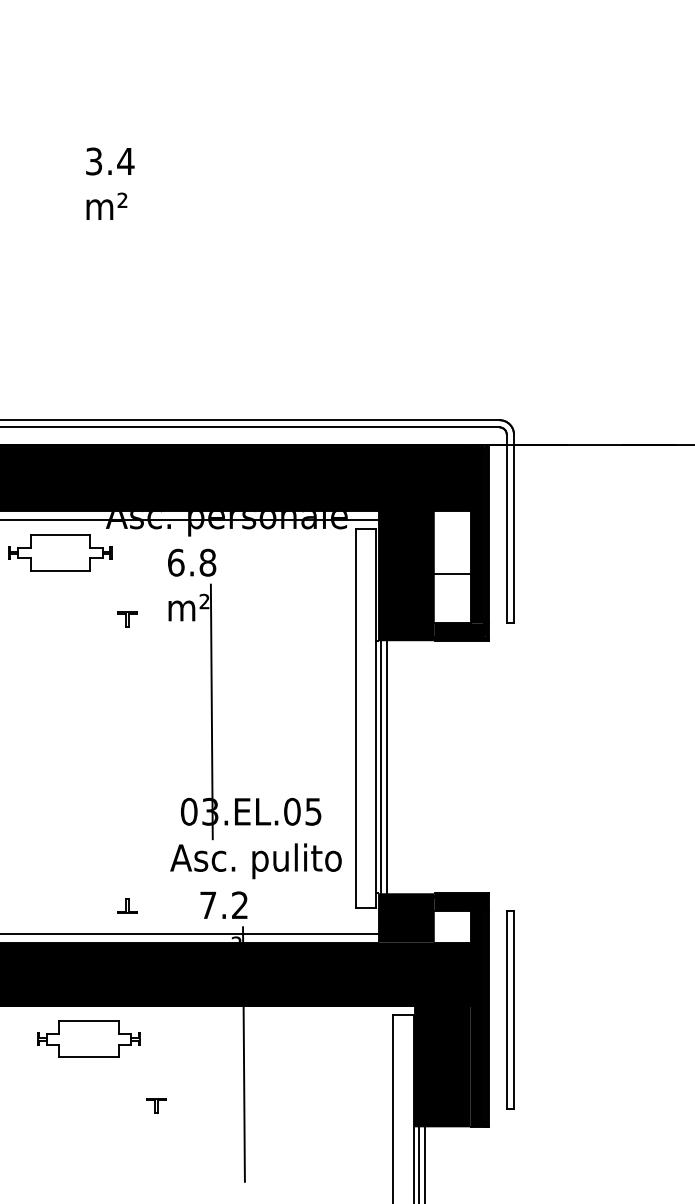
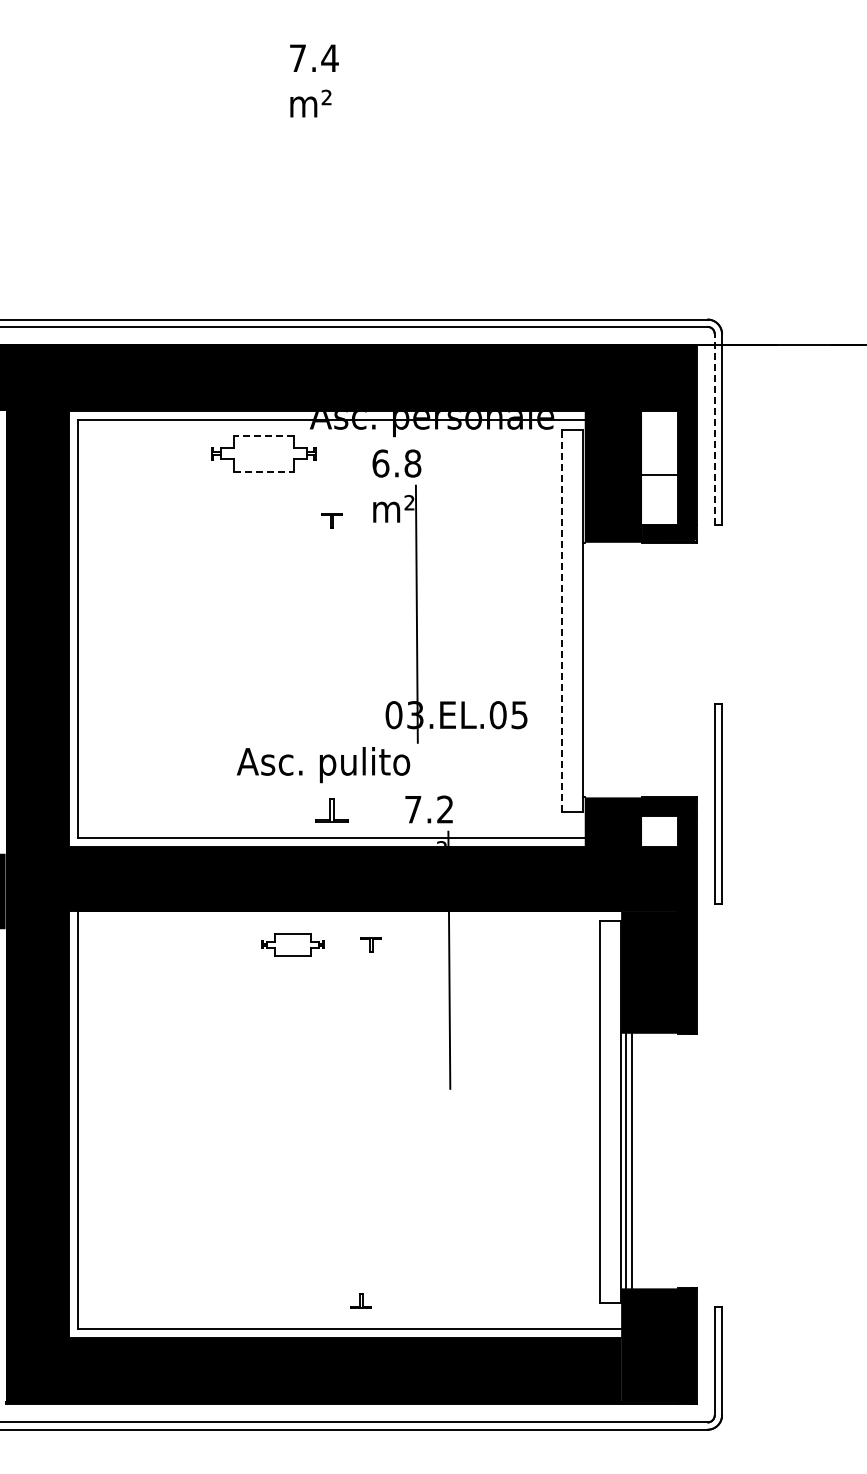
text: (93, 161) -> (297, 58), 3.4 -> 7.4
line: (506, 528) -> (714, 428), solid -> dashed
line: (59, 534) -> (263, 435), solid -> dashed
line: (60, 570) -> (264, 471), solid -> dashed
line: (356, 718) -> (562, 620), solid -> dashed
line: (380, 766) -> (587, 669), removed
line: (386, 766) -> (593, 669), removed
text: (256, 861) -> (323, 765), moved
part: (127, 905) -> (331, 809), size x1.6
part: (510, 1010) -> (718, 803), moved
part: (88, 1038) -> (292, 944), size x0.6
part: (156, 1105) -> (370, 944), moved

